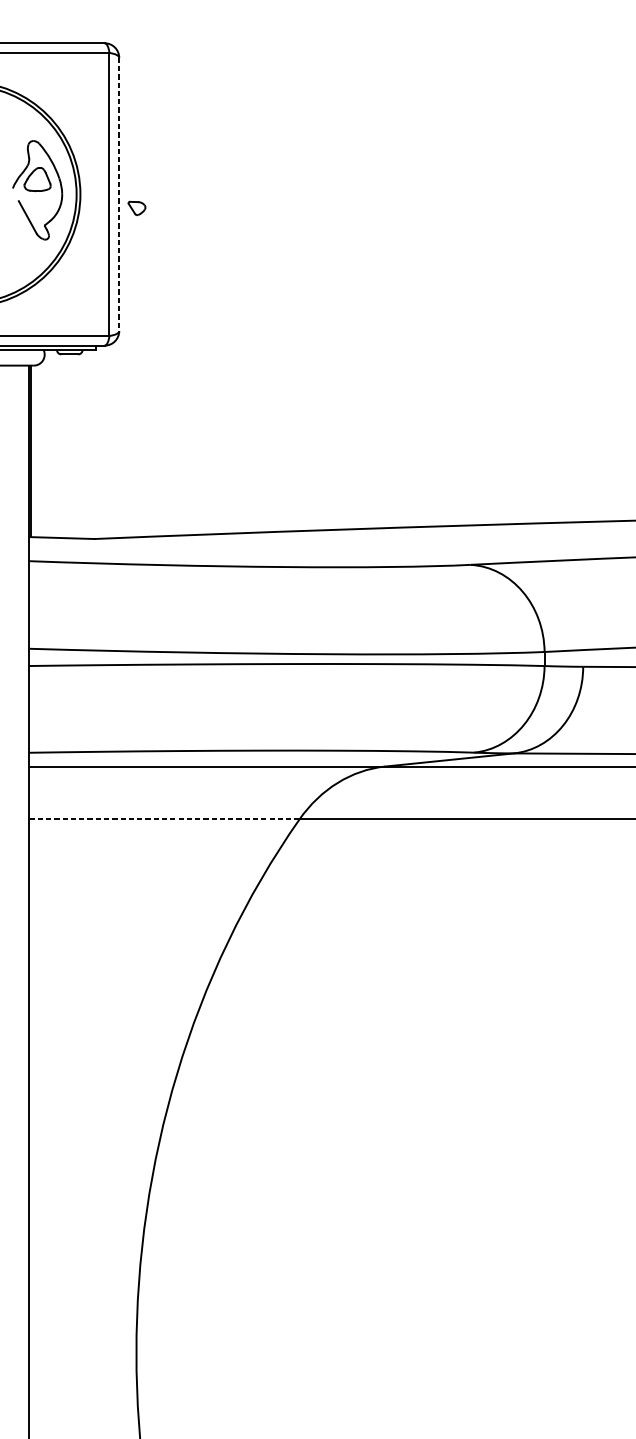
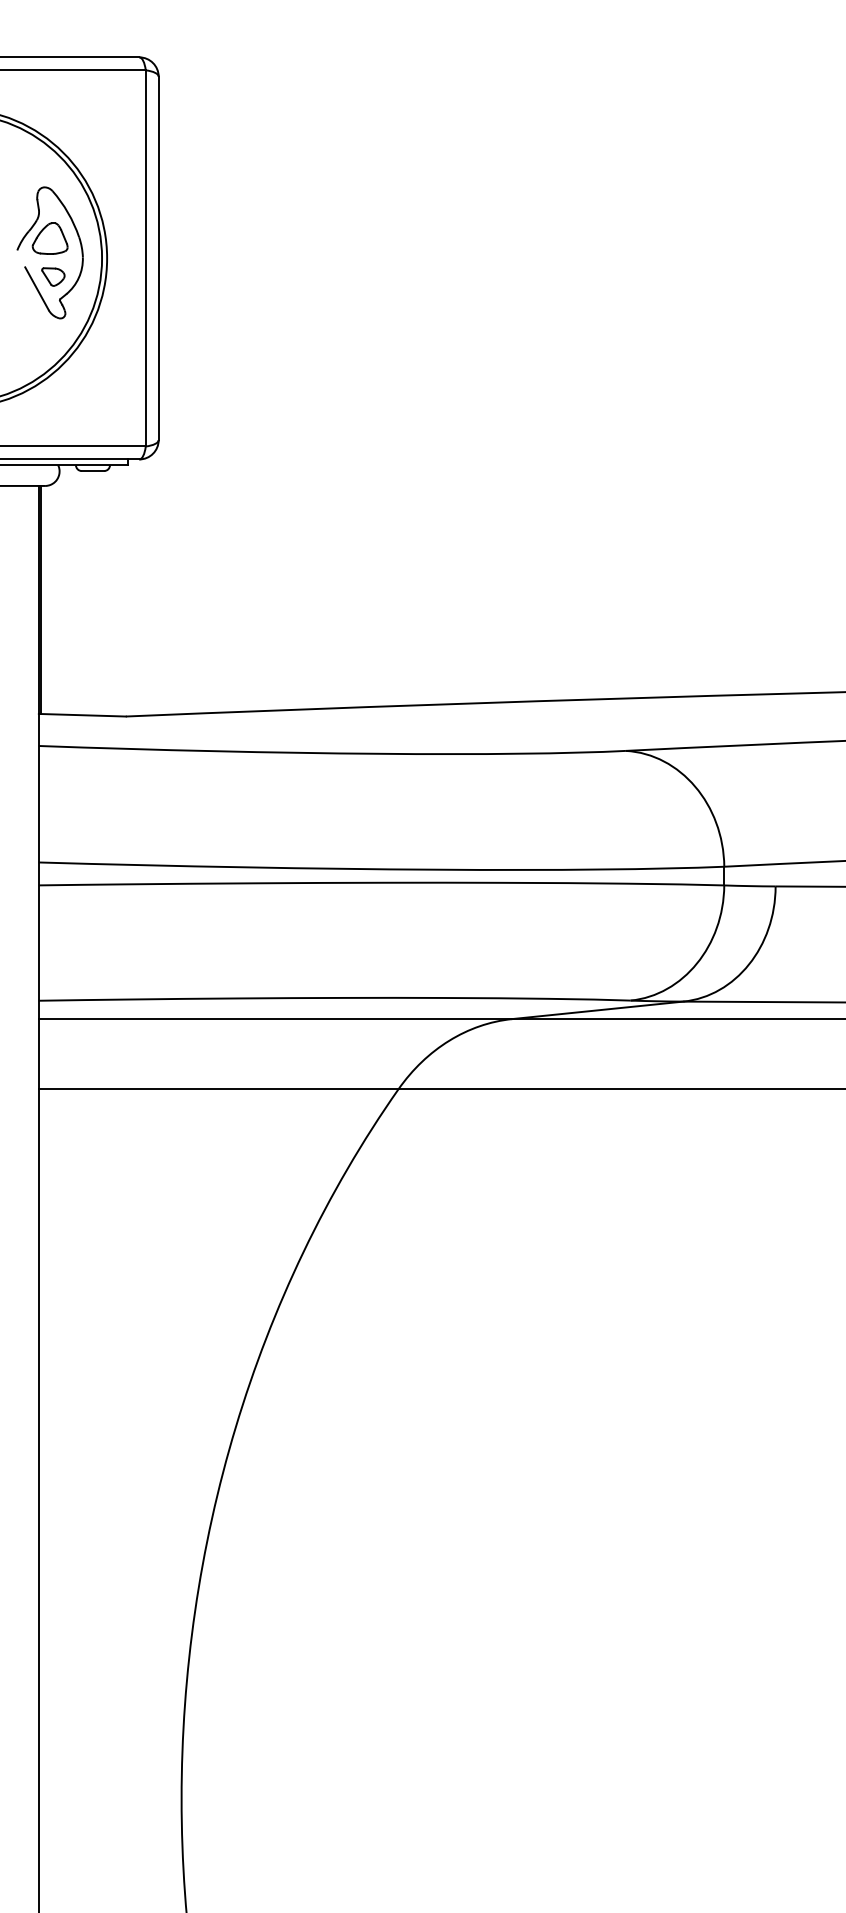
line: (119, 194) -> (158, 258), dashed -> solid
part: (137, 208) -> (53, 276), moved
line: (164, 819) -> (218, 1089), dashed -> solid

